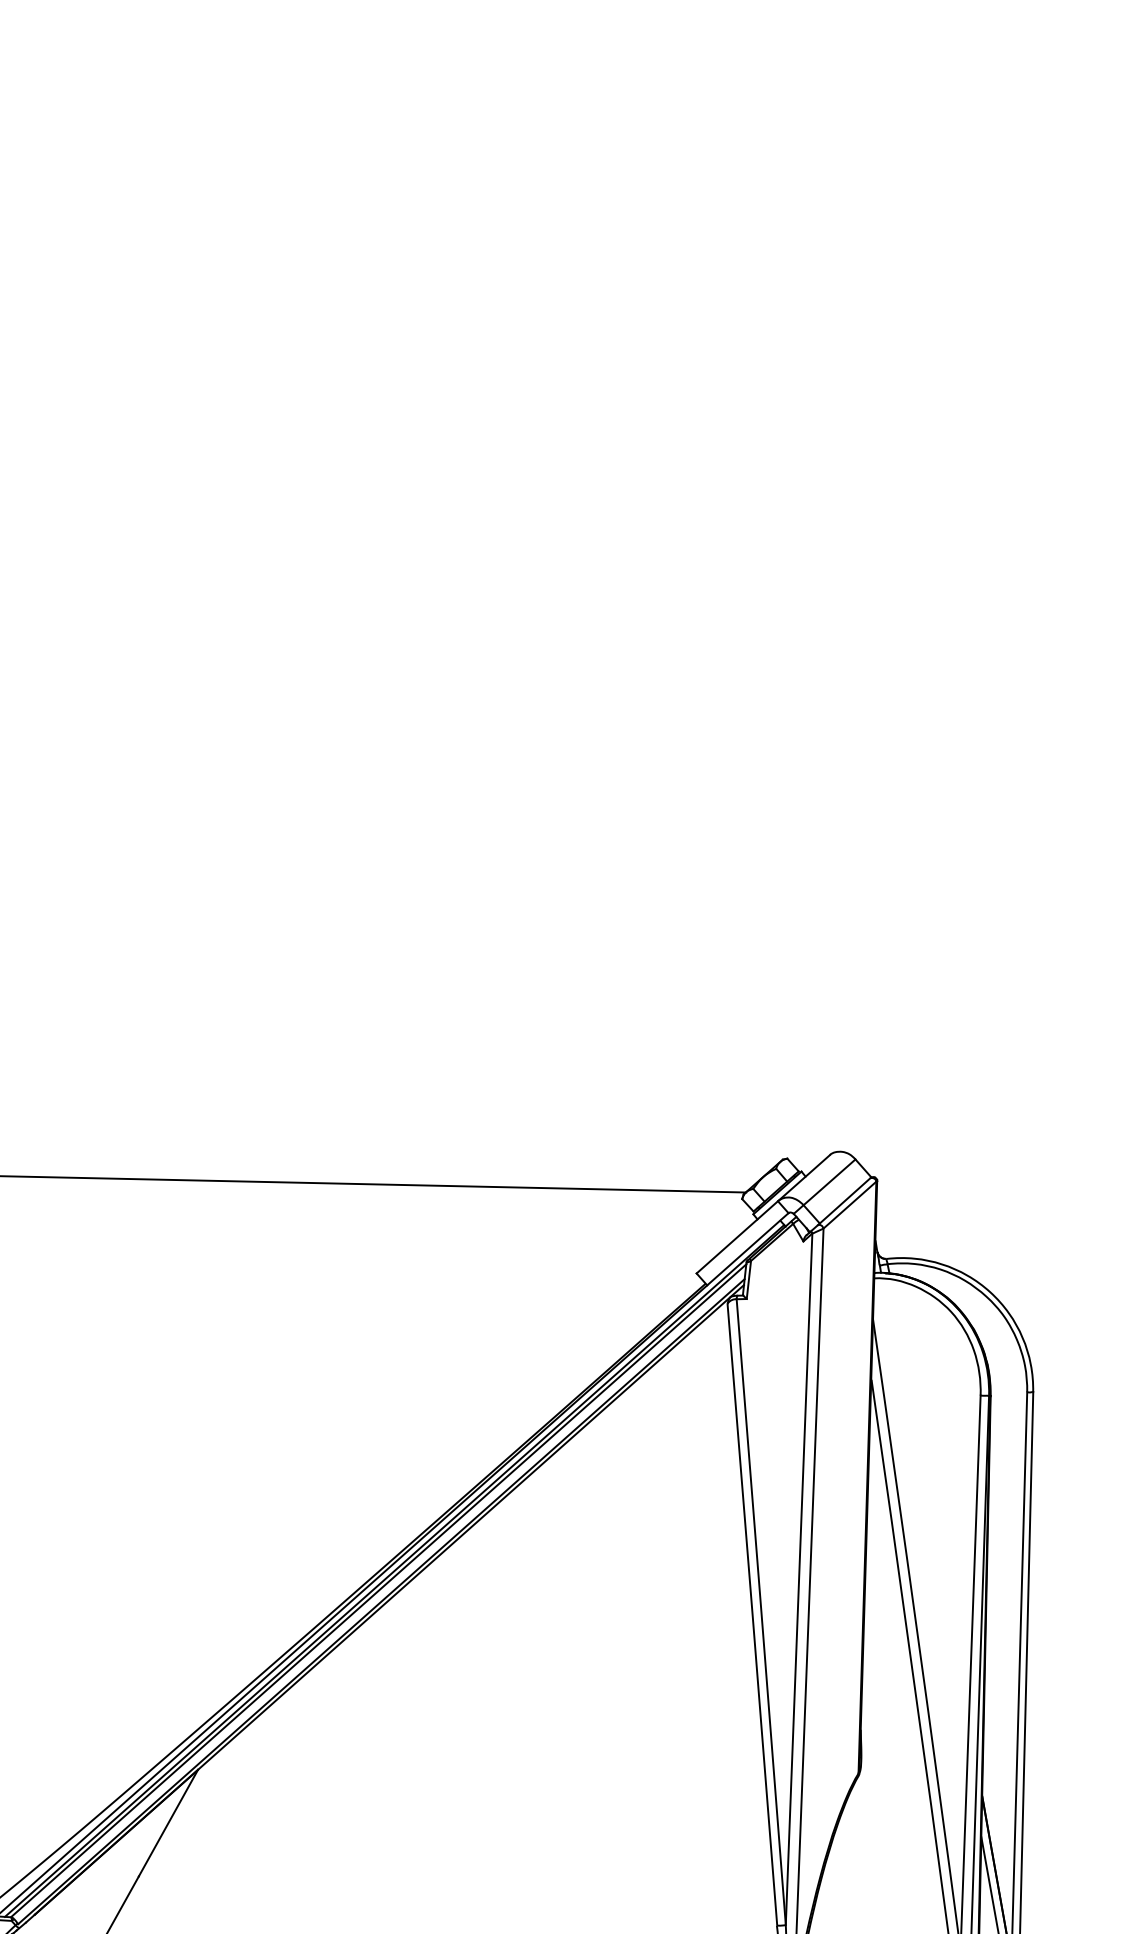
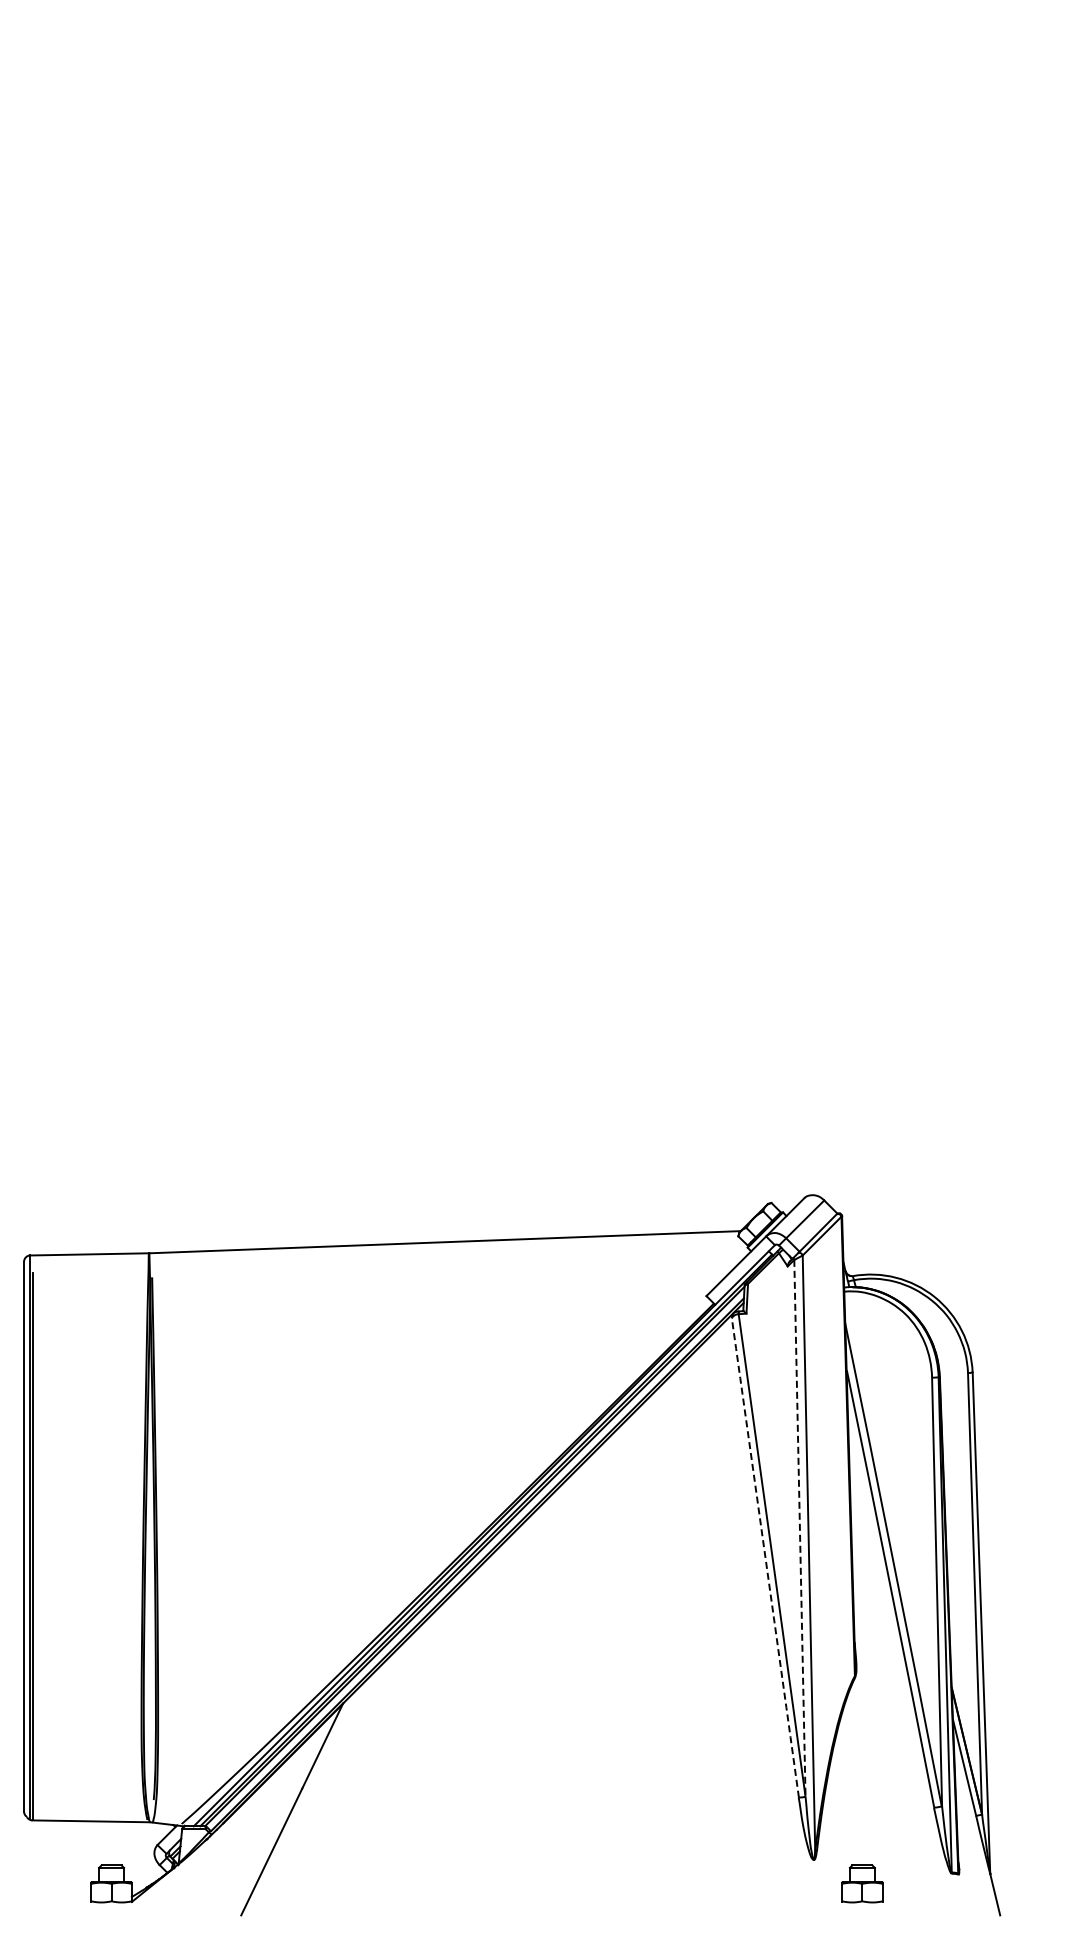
line: (798, 1579) -> (799, 1528), solid -> dashed
arc: (752, 1614) -> (765, 1557), solid -> dashed

